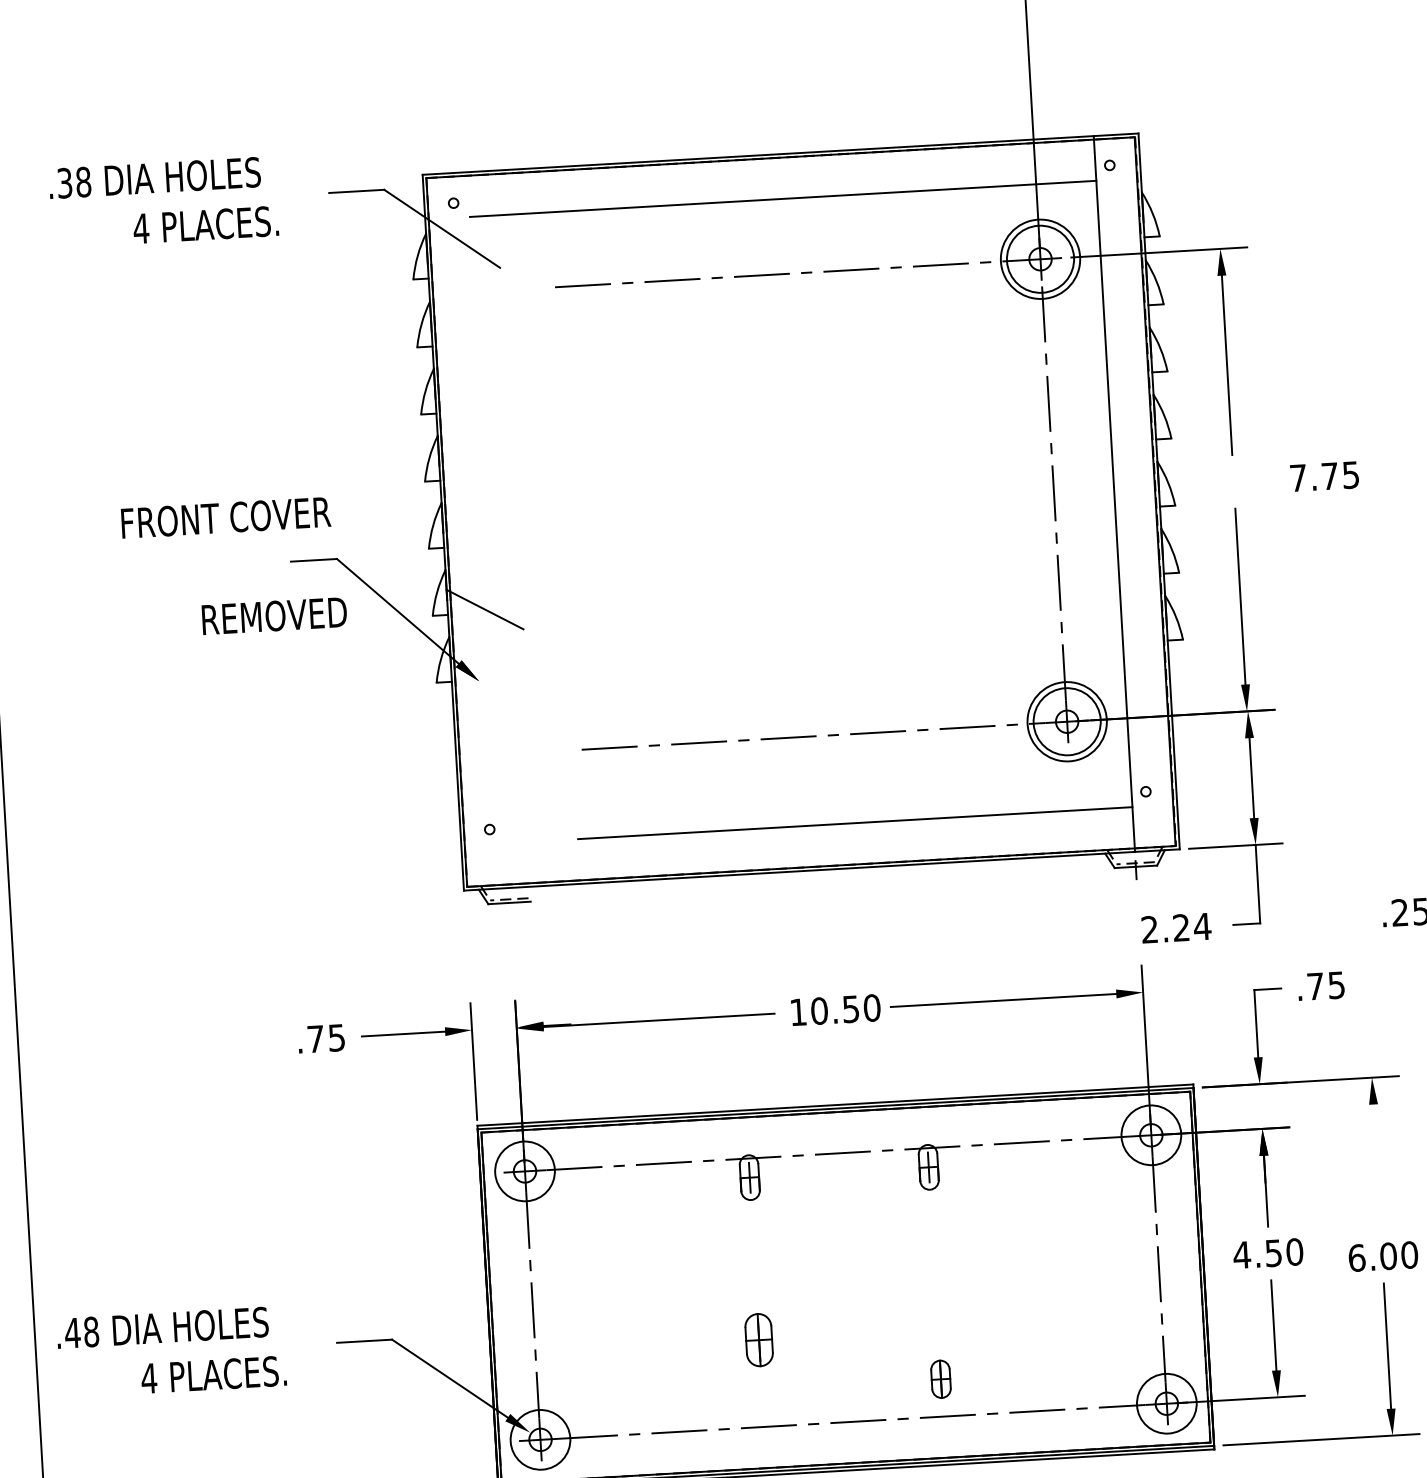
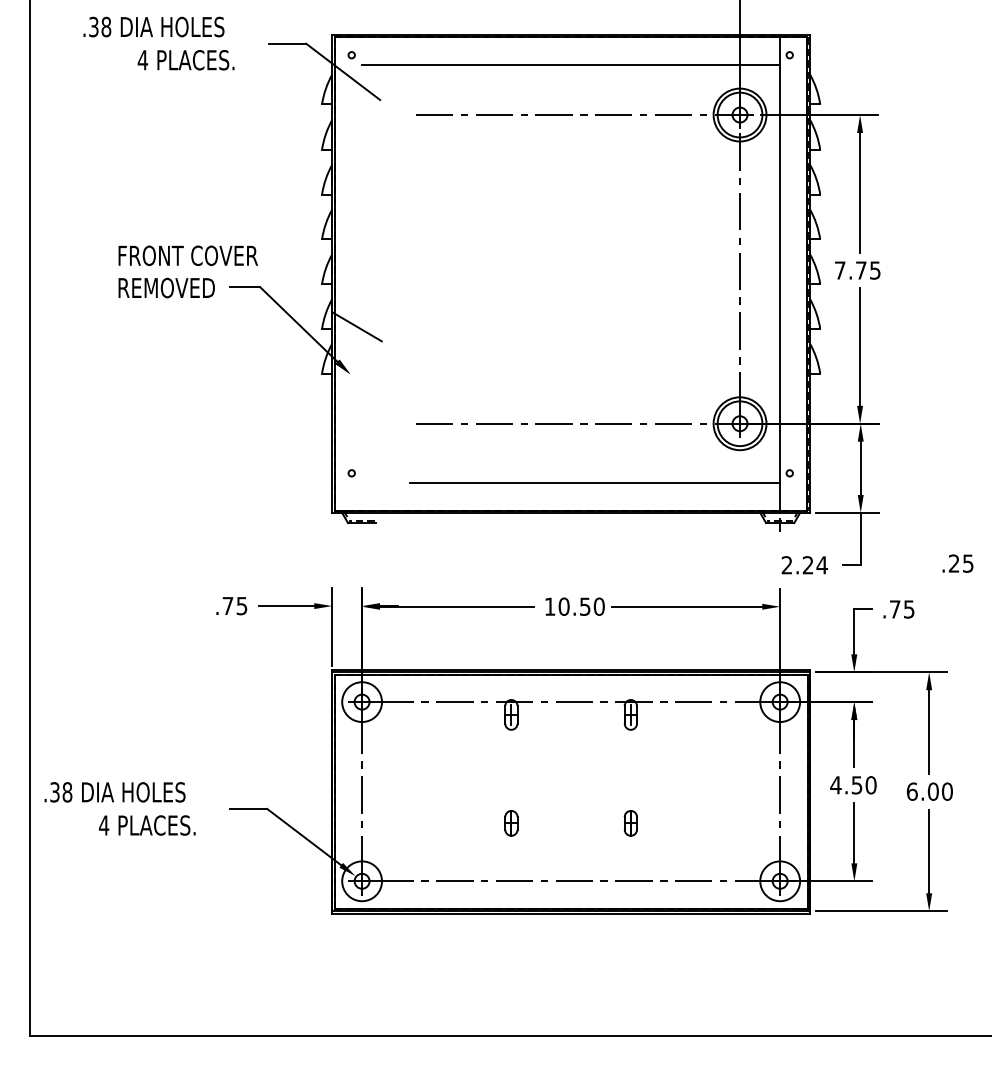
text: (1324, 476) -> (857, 270), moved
text: (274, 615) -> (166, 287), moved
line: (1377, 1166) -> (929, 731), added
text: (72, 1333) -> (54, 792), .48 -> .38
part: (759, 1340) -> (511, 823), size x0.71
part: (940, 1379) -> (630, 823), moved

